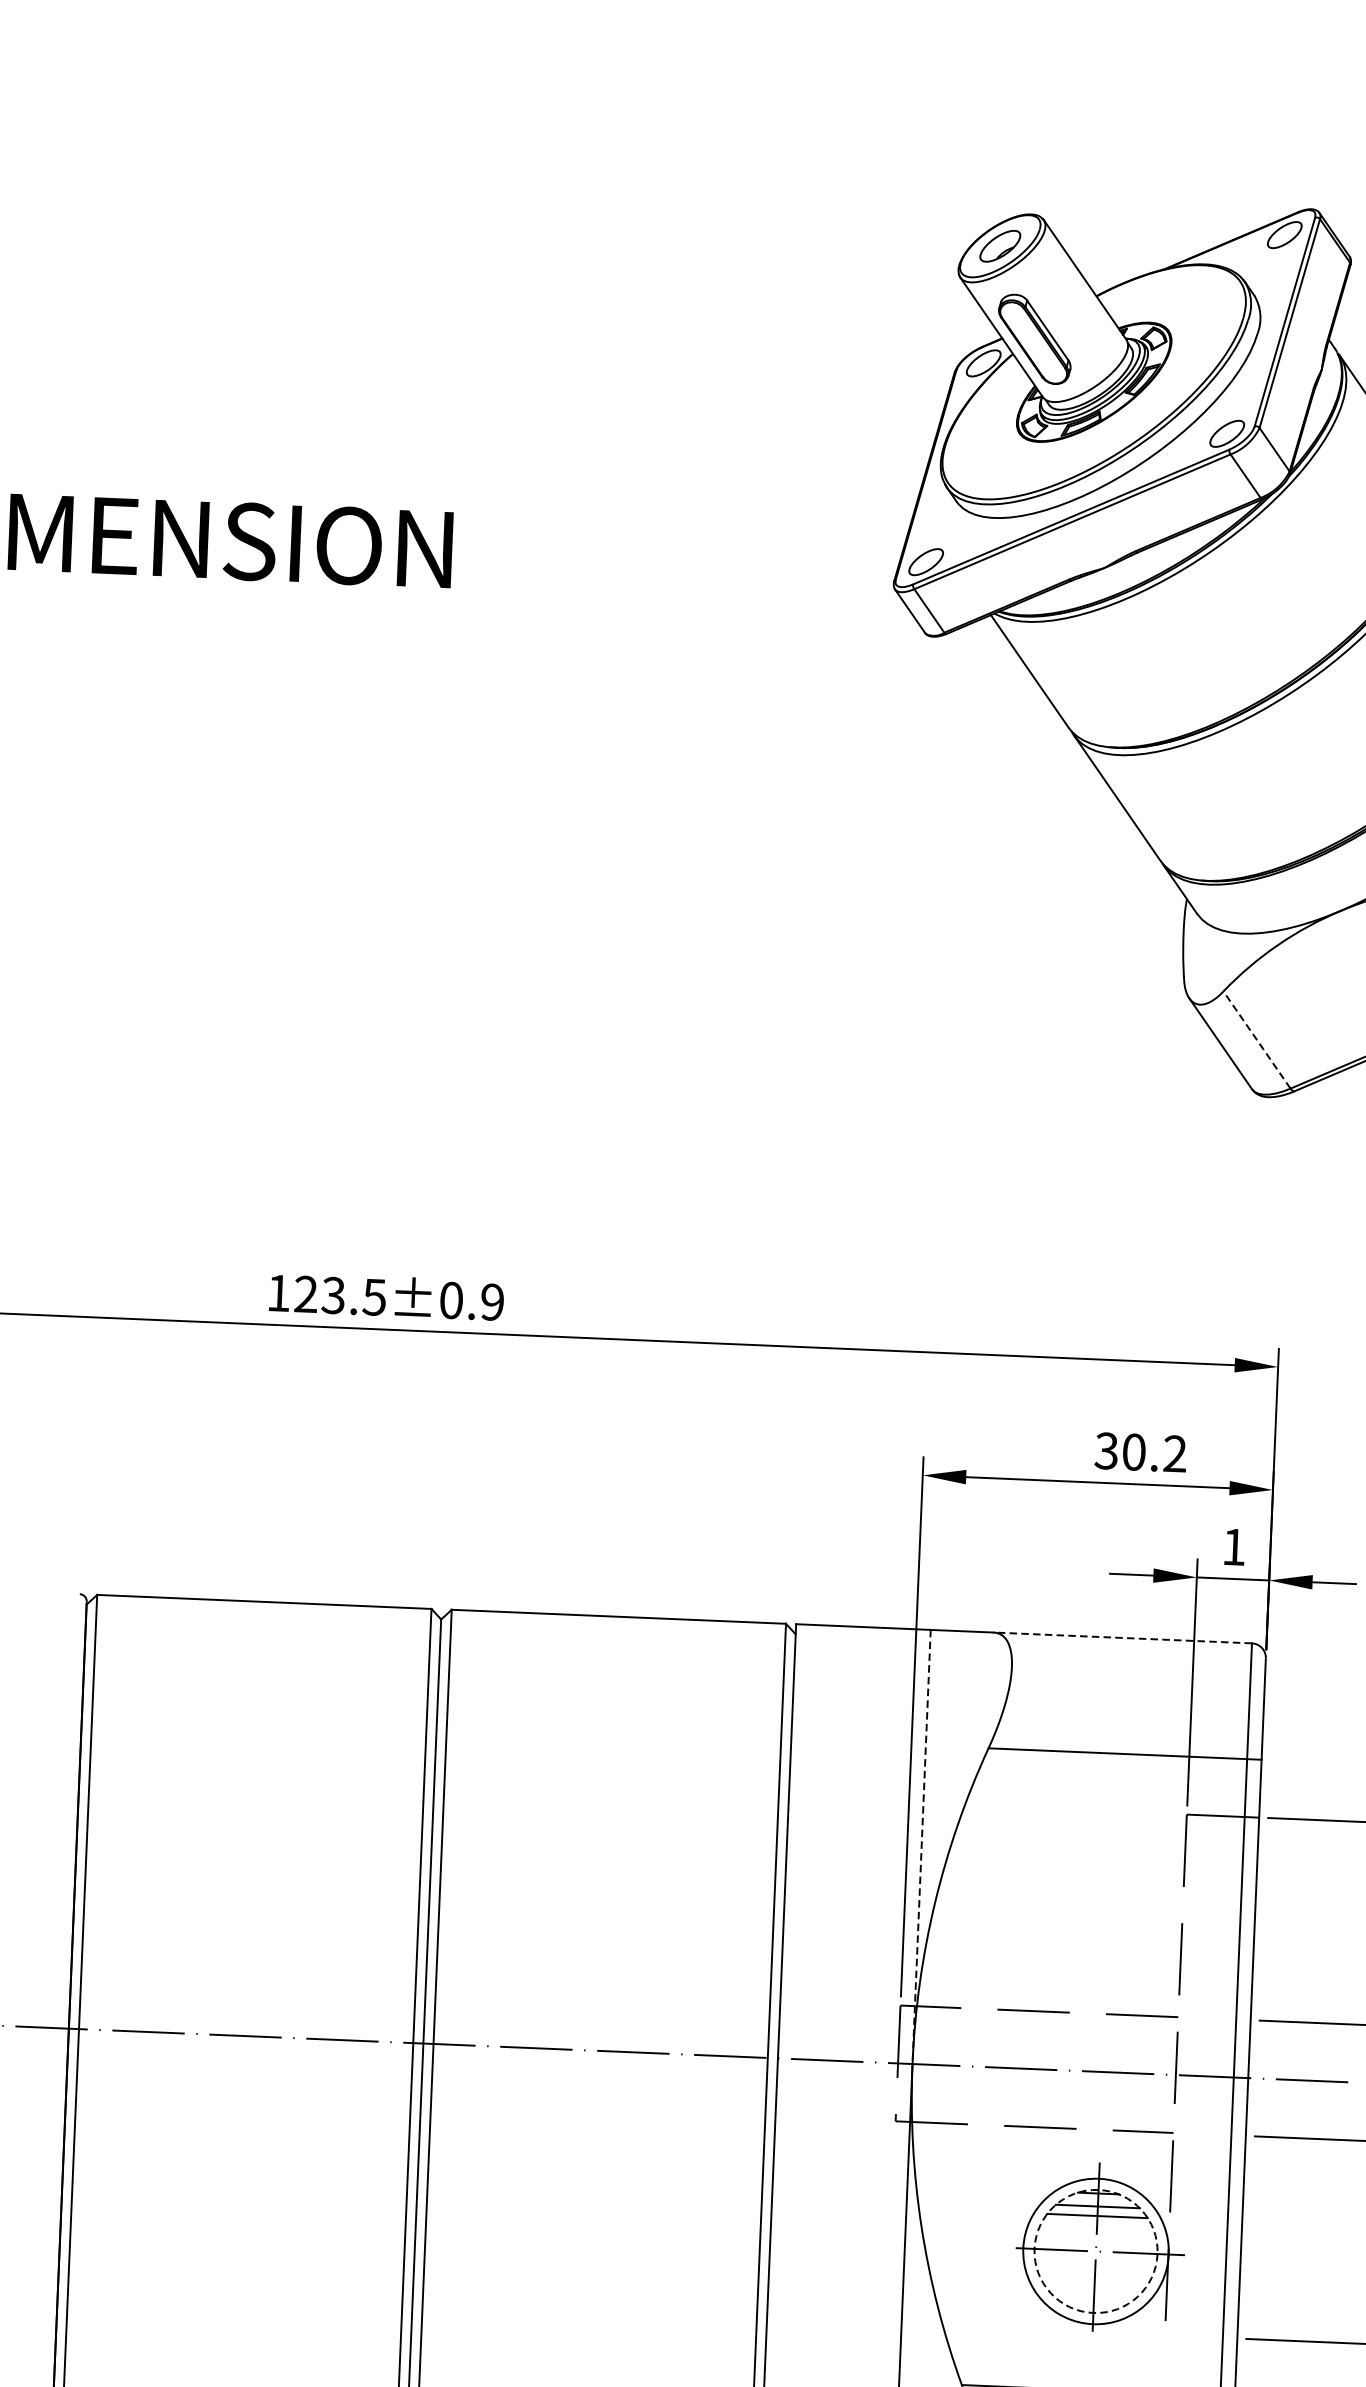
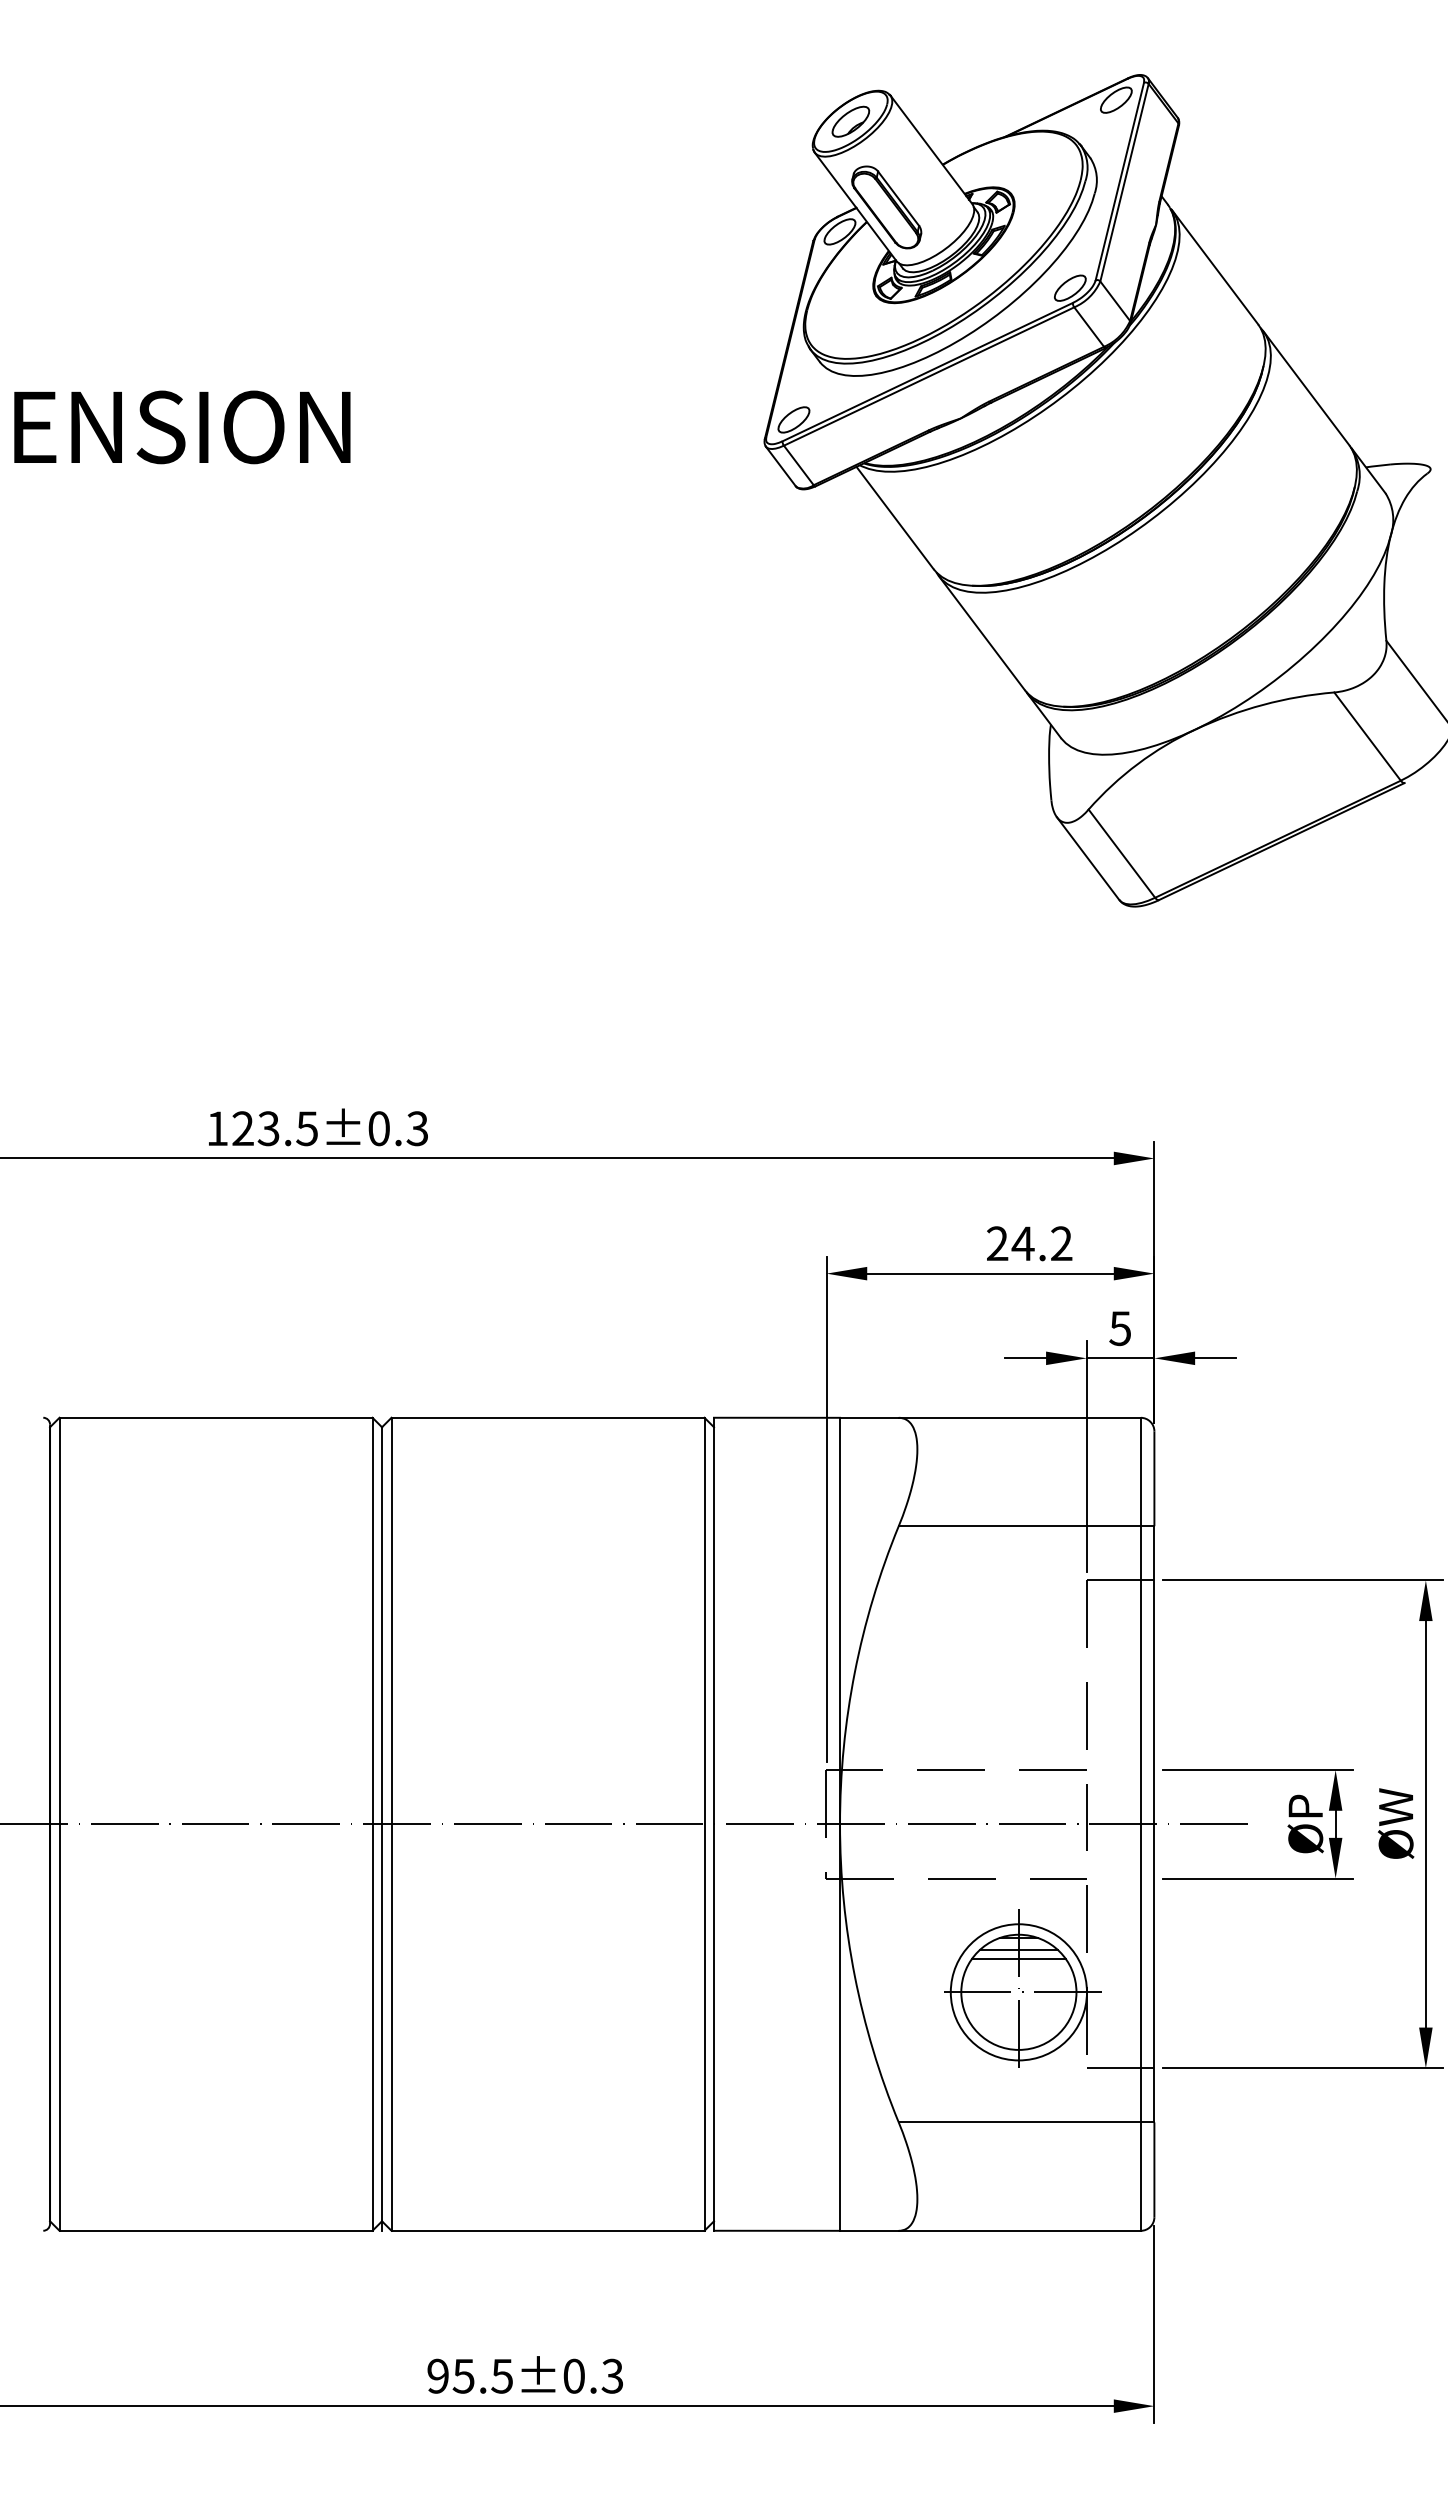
line: (1256, 1039) -> (1121, 853), dashed -> solid
text: (492, 1302) -> (417, 1128), 123.5±0.9 -> 123.5±0.3
text: (1120, 1451) -> (1010, 1243), 30.2 -> 24.2
text: (1233, 1547) -> (1119, 1328), 1 -> 5
line: (1122, 1637) -> (1019, 1417), dashed -> solid
line: (922, 1847) -> (840, 1621), dashed -> solid
circle: (1095, 2250) -> (1018, 1991), dashed -> solid
line: (1201, 2337) -> (1120, 2068), added

